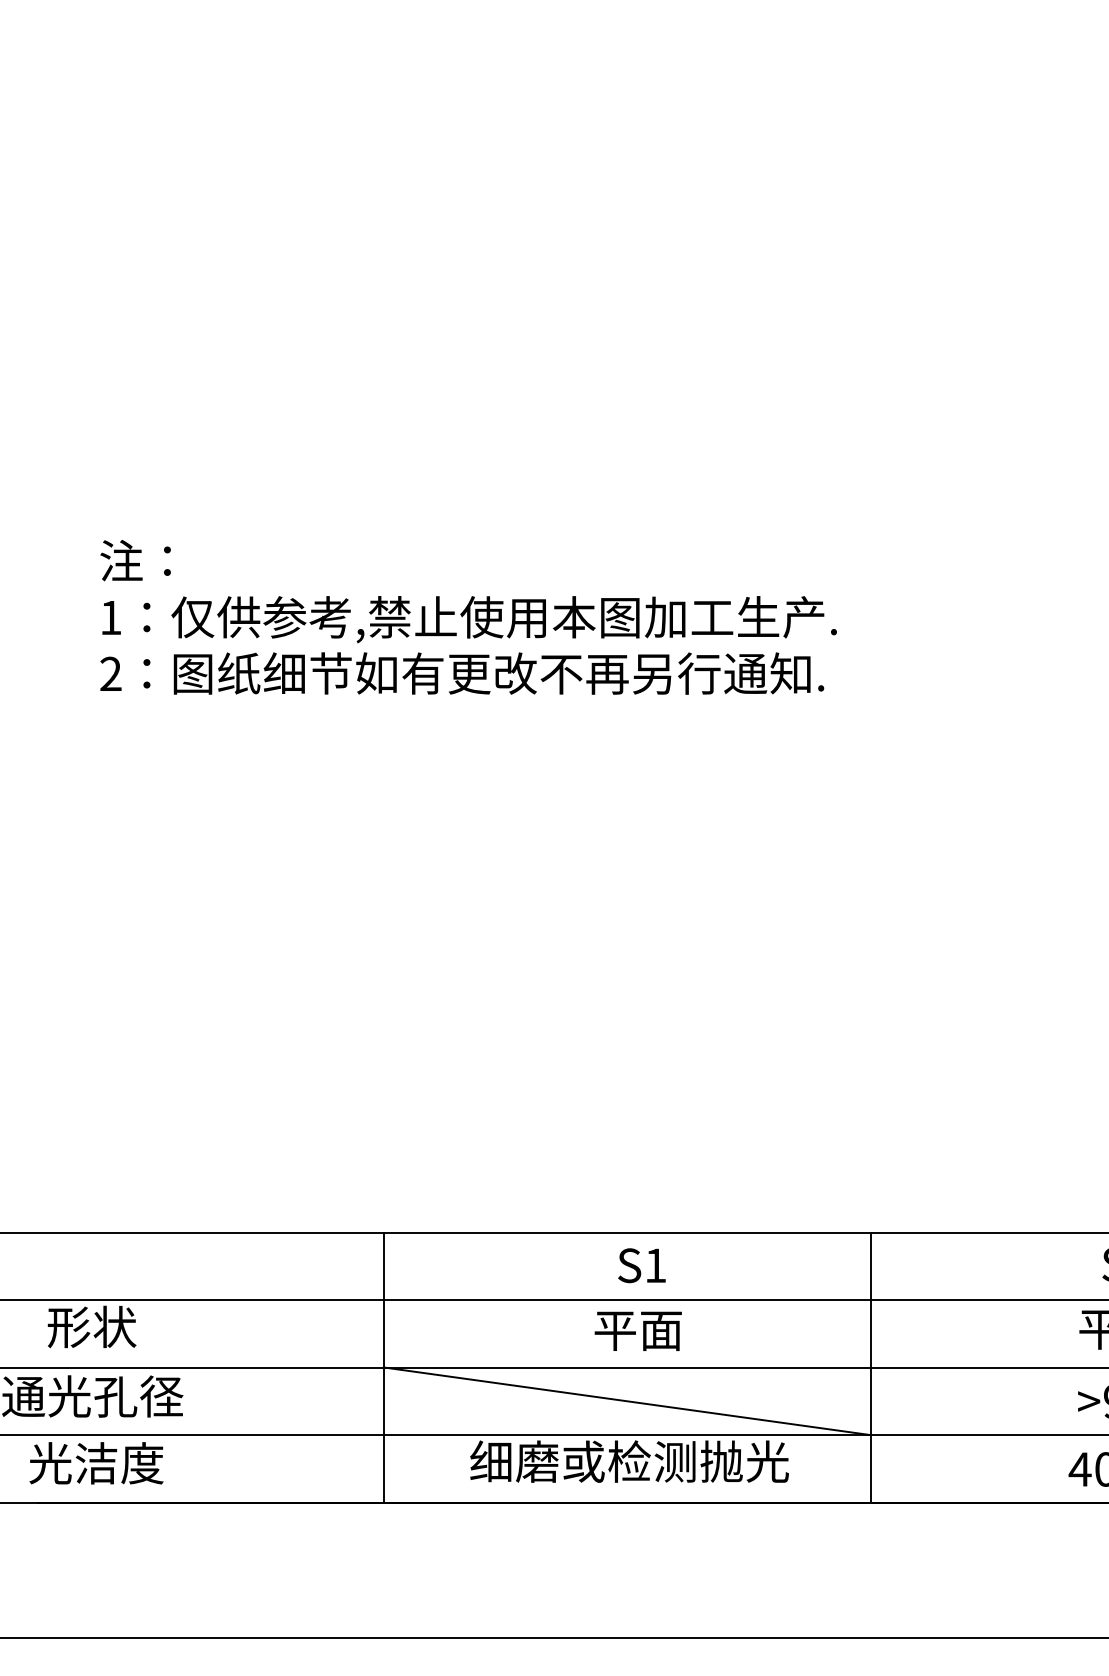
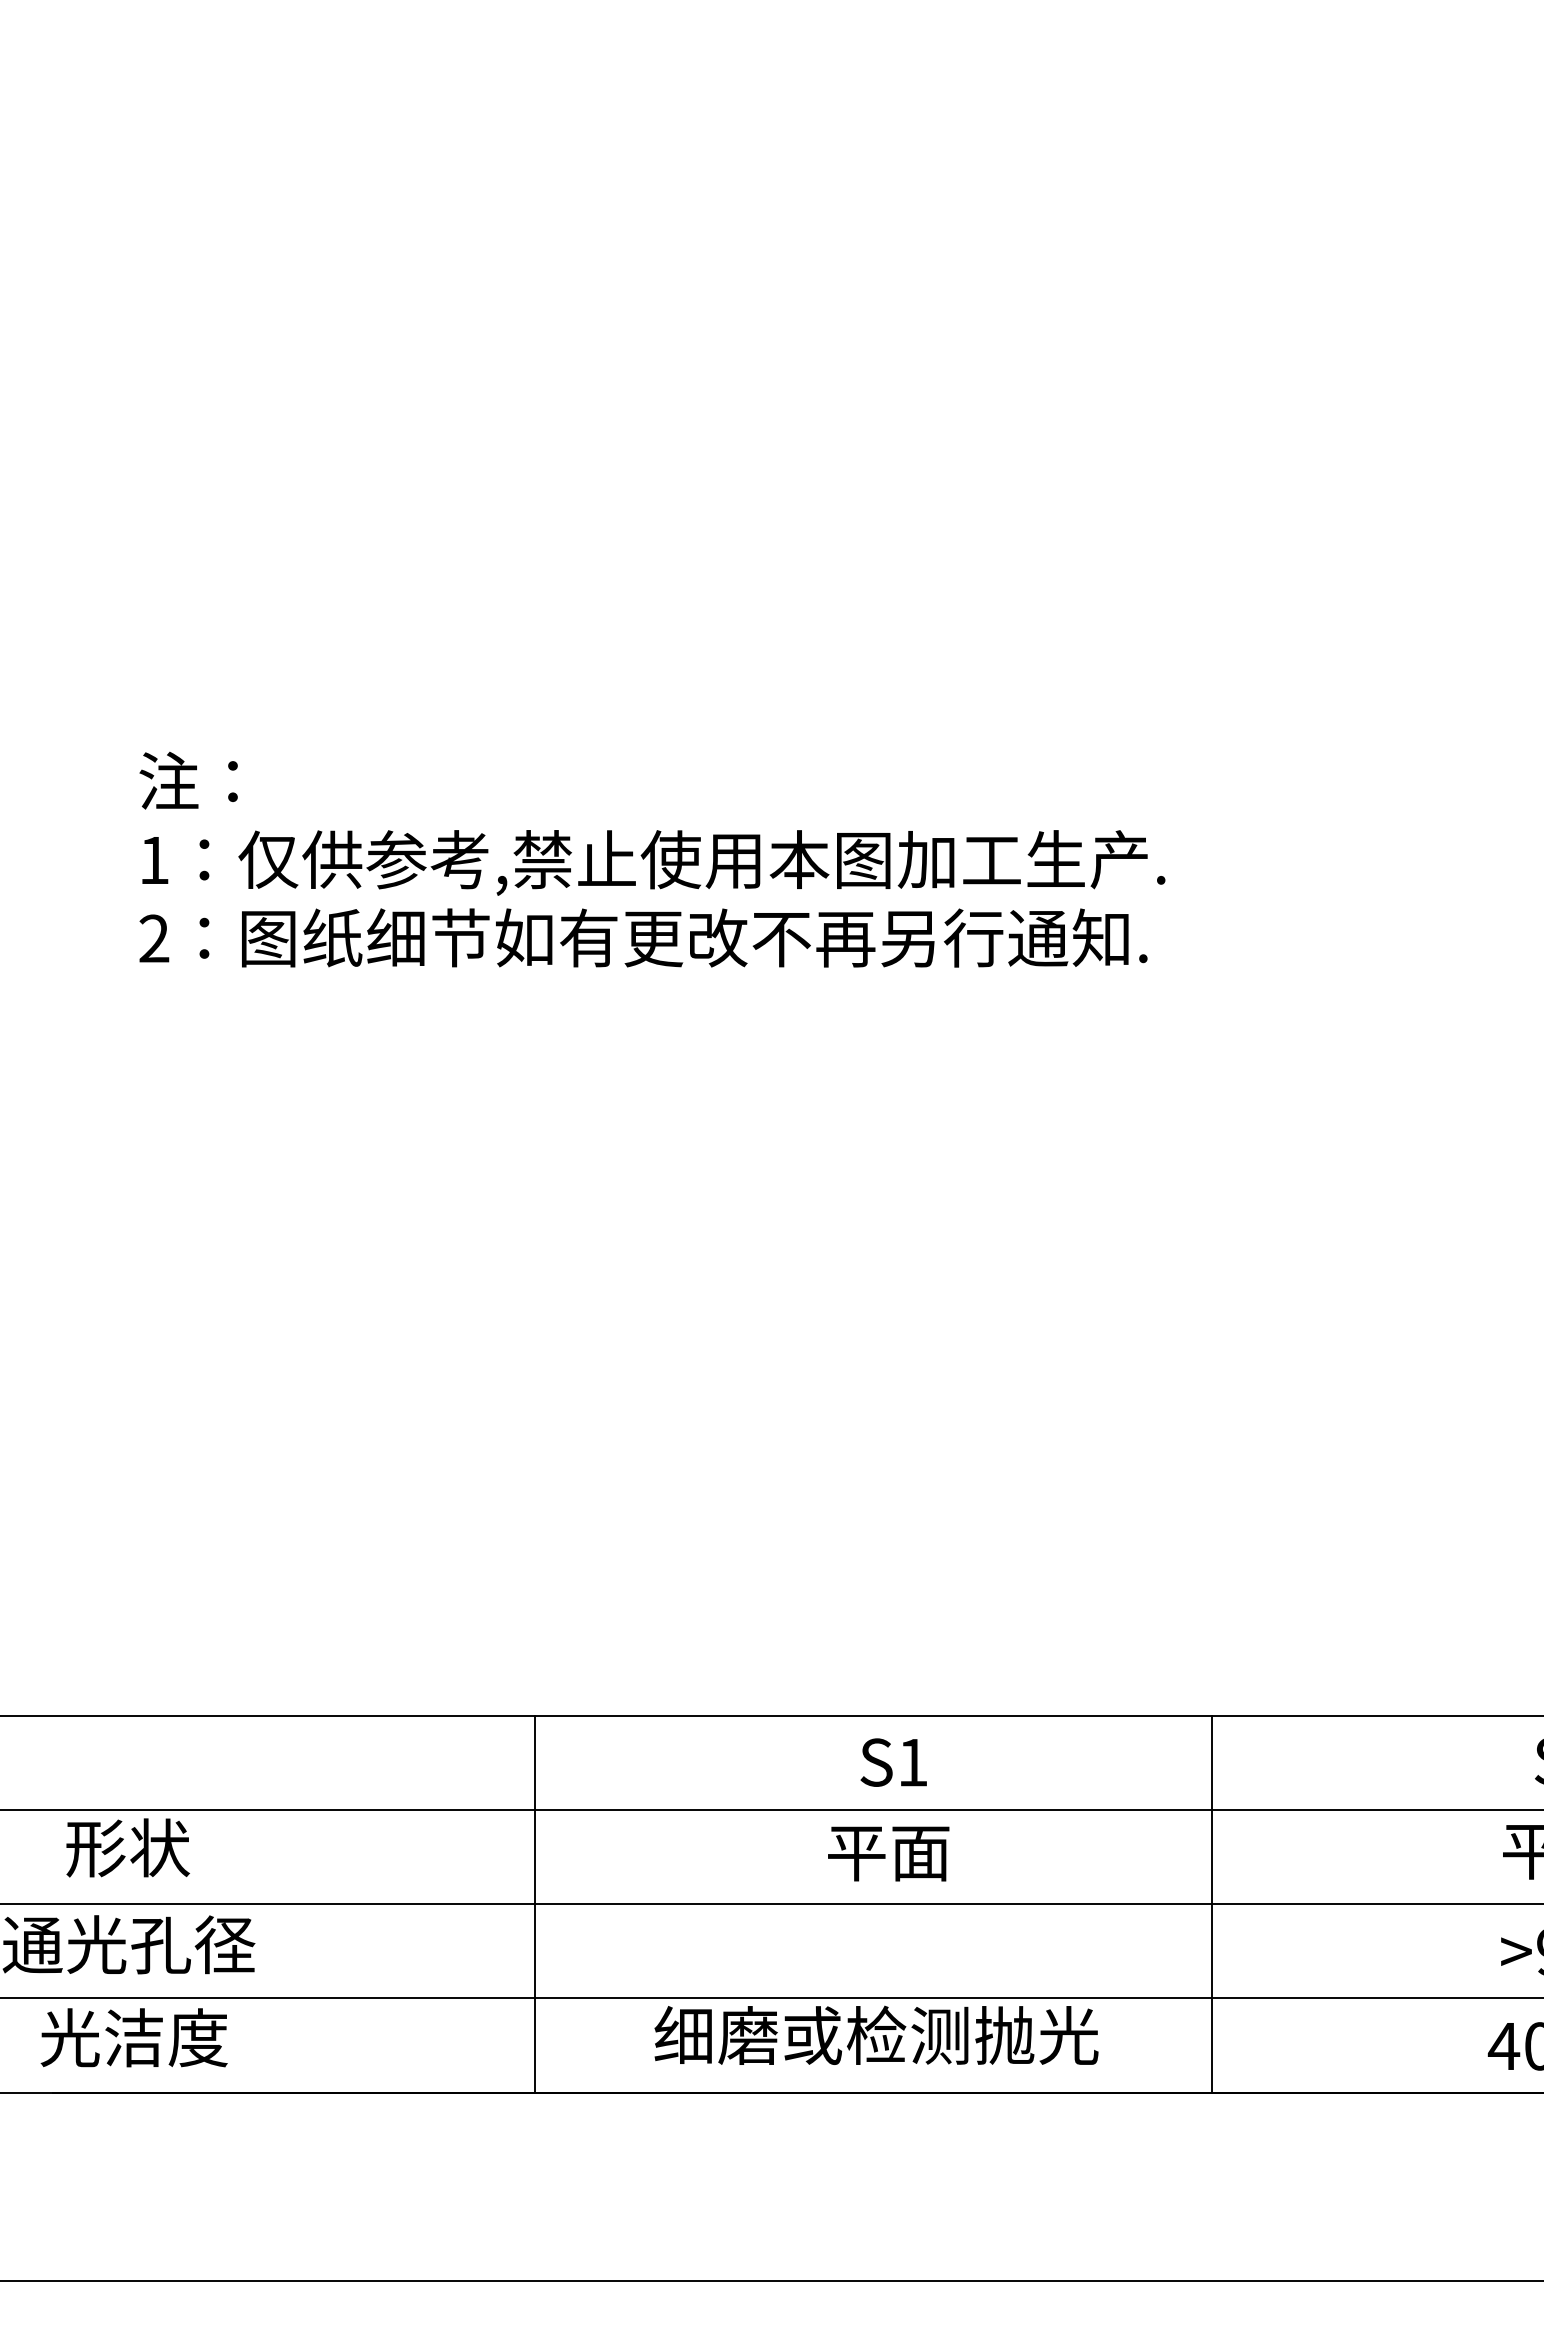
line: (627, 1401) -> (873, 1951), removed

